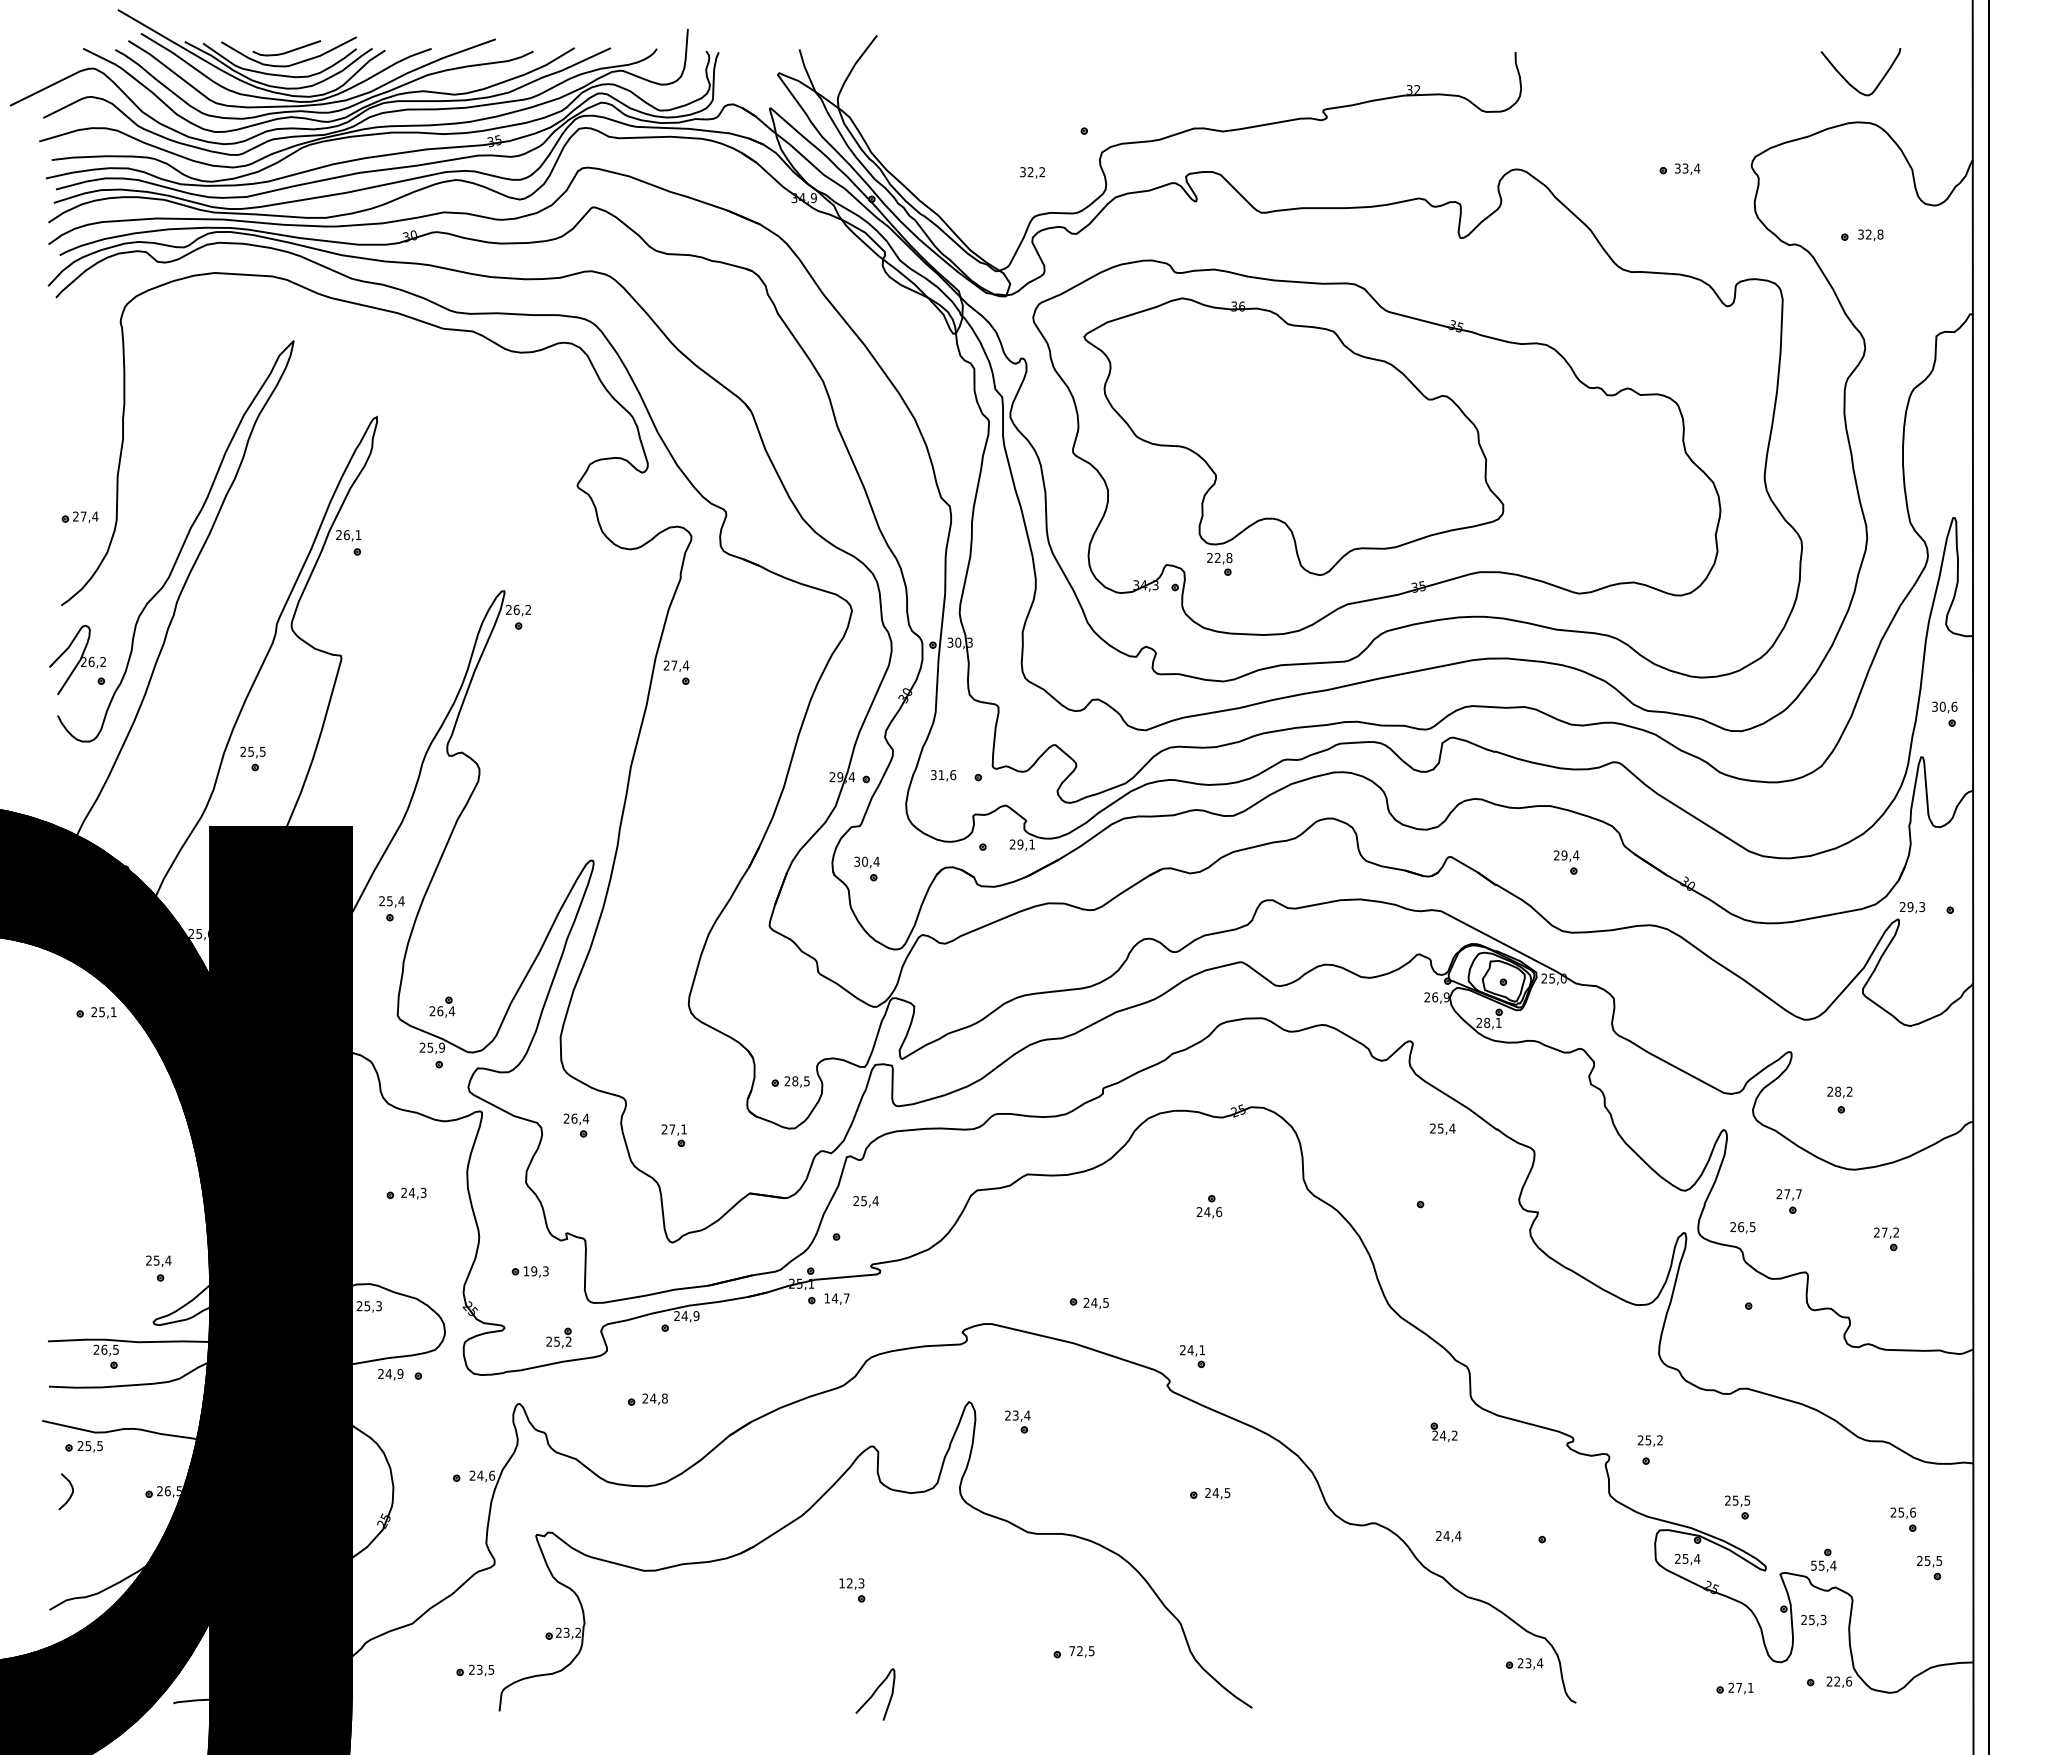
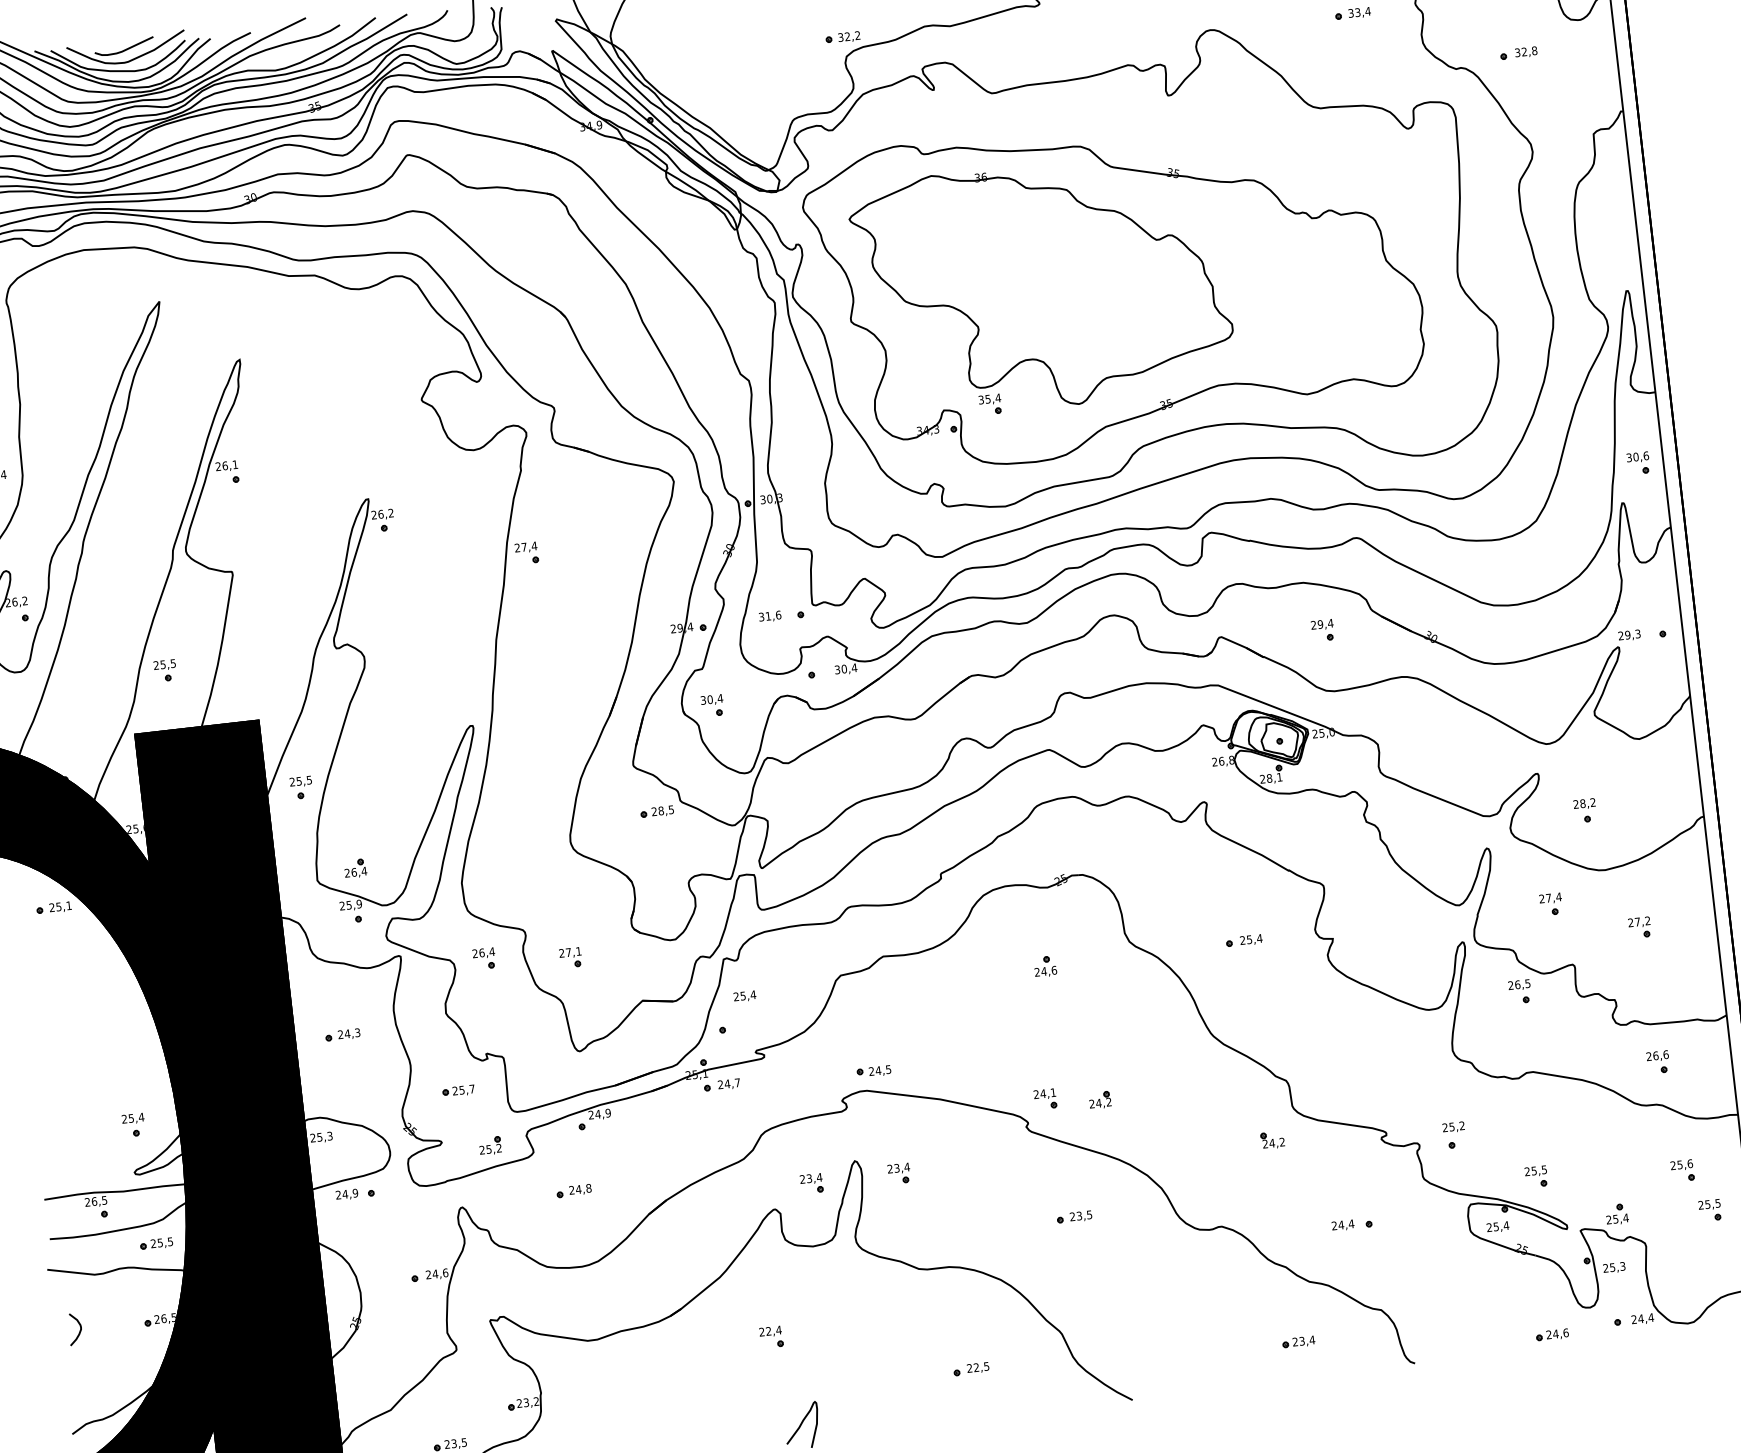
text: (1032, 172) -> (849, 36), moved
text: (1219, 558) -> (989, 399), 22,8 -> 35,4
text: (1022, 844) -> (846, 668), 29,1 -> 30,4
text: (401, 901) -> (309, 780), 25,4 -> 25,5
text: (1446, 997) -> (1231, 760), 26,9 -> 26,8
part: (790, 1081) -> (657, 811), moved
text: (1442, 1128) -> (1251, 939), moved
text: (1798, 1194) -> (1558, 897), 27,7 -> 27,4
text: (1742, 1227) -> (1519, 985), moved
text: (535, 1271) -> (463, 1090), 19,3 -> 25,7
text: (826, 1298) -> (720, 1084), 14,7 -> 24,7
part: (1088, 1303) -> (873, 1071), moved
part: (1253, 1364) -> (1099, 1100), added
part: (1889, 1393) -> (1657, 1062), added
part: (917, 1422) -> (811, 1184), added
part: (83, 1446) -> (156, 1243), moved
text: (1215, 1493) -> (1079, 1216), 24,5 -> 23,5
text: (1448, 1536) -> (1342, 1225), moved
text: (1813, 1565) -> (1608, 1219), 55,4 -> 25,4
text: (851, 1583) -> (770, 1331), 12,3 -> 22,4
text: (1072, 1651) -> (969, 1368), 72,5 -> 22,5
part: (1524, 1663) -> (1298, 1341), moved
text: (1842, 1681) -> (1645, 1318), 22,6 -> 24,4
text: (1744, 1687) -> (1560, 1333), 27,1 -> 24,6

